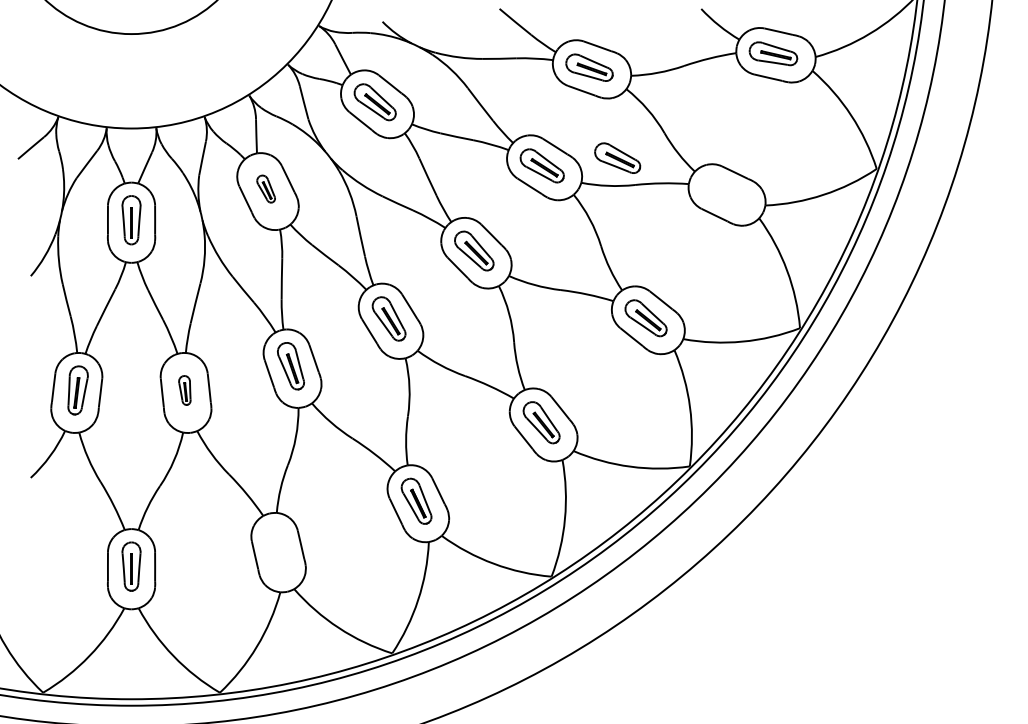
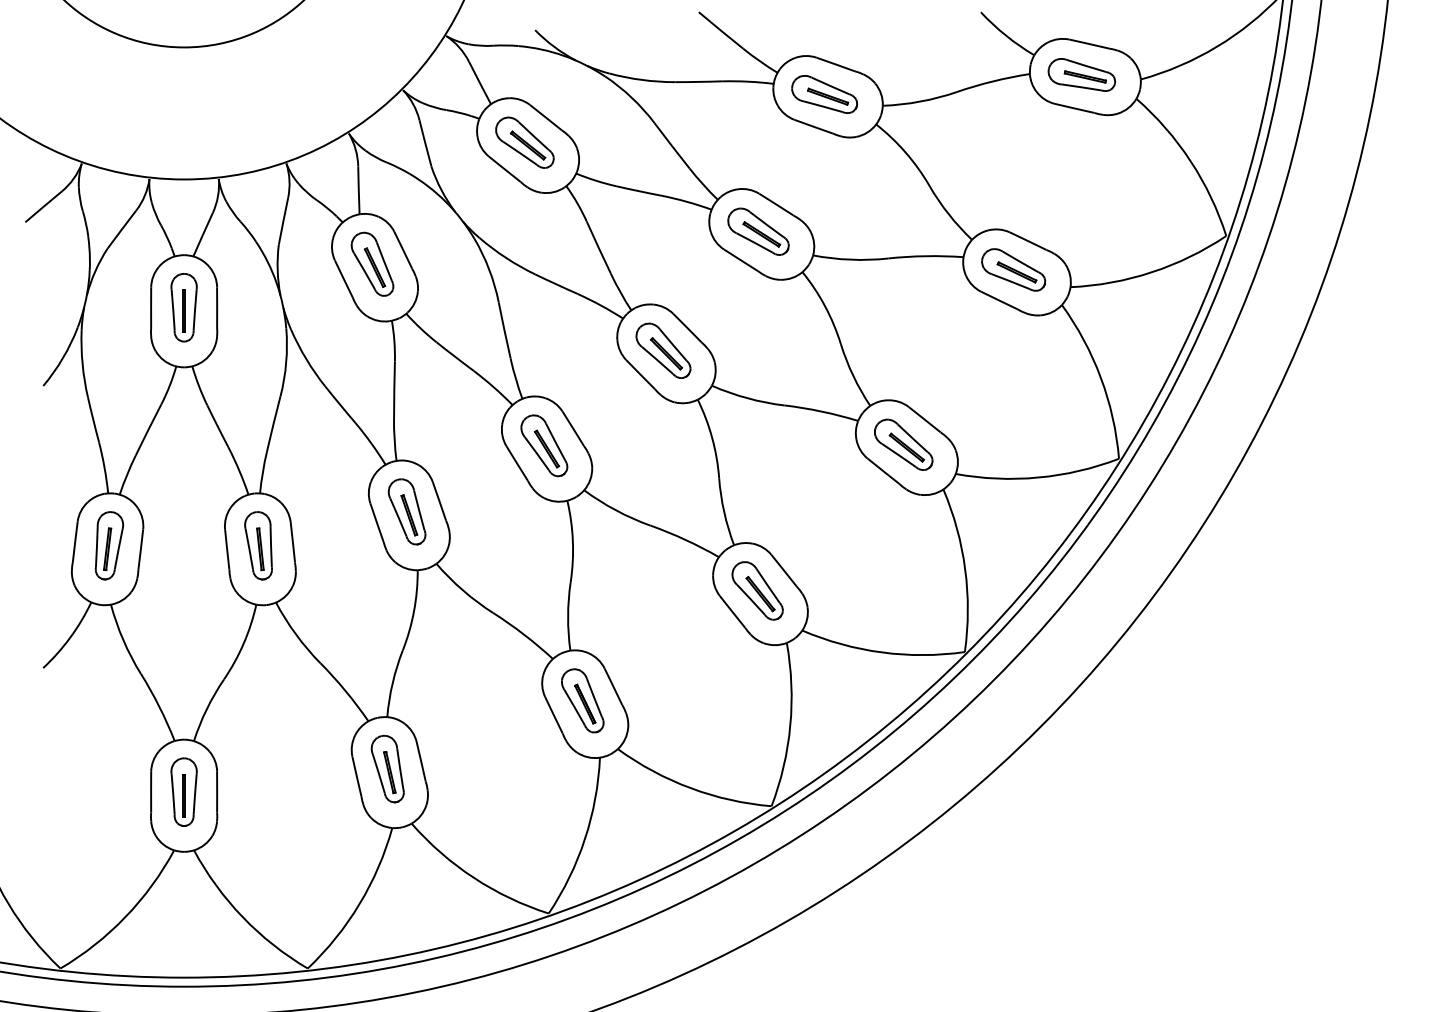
part: (617, 157) -> (1013, 268), moved
part: (265, 188) -> (371, 263), size x1.67
part: (184, 390) -> (258, 545), size x1.67
part: (276, 549) -> (386, 768), added

